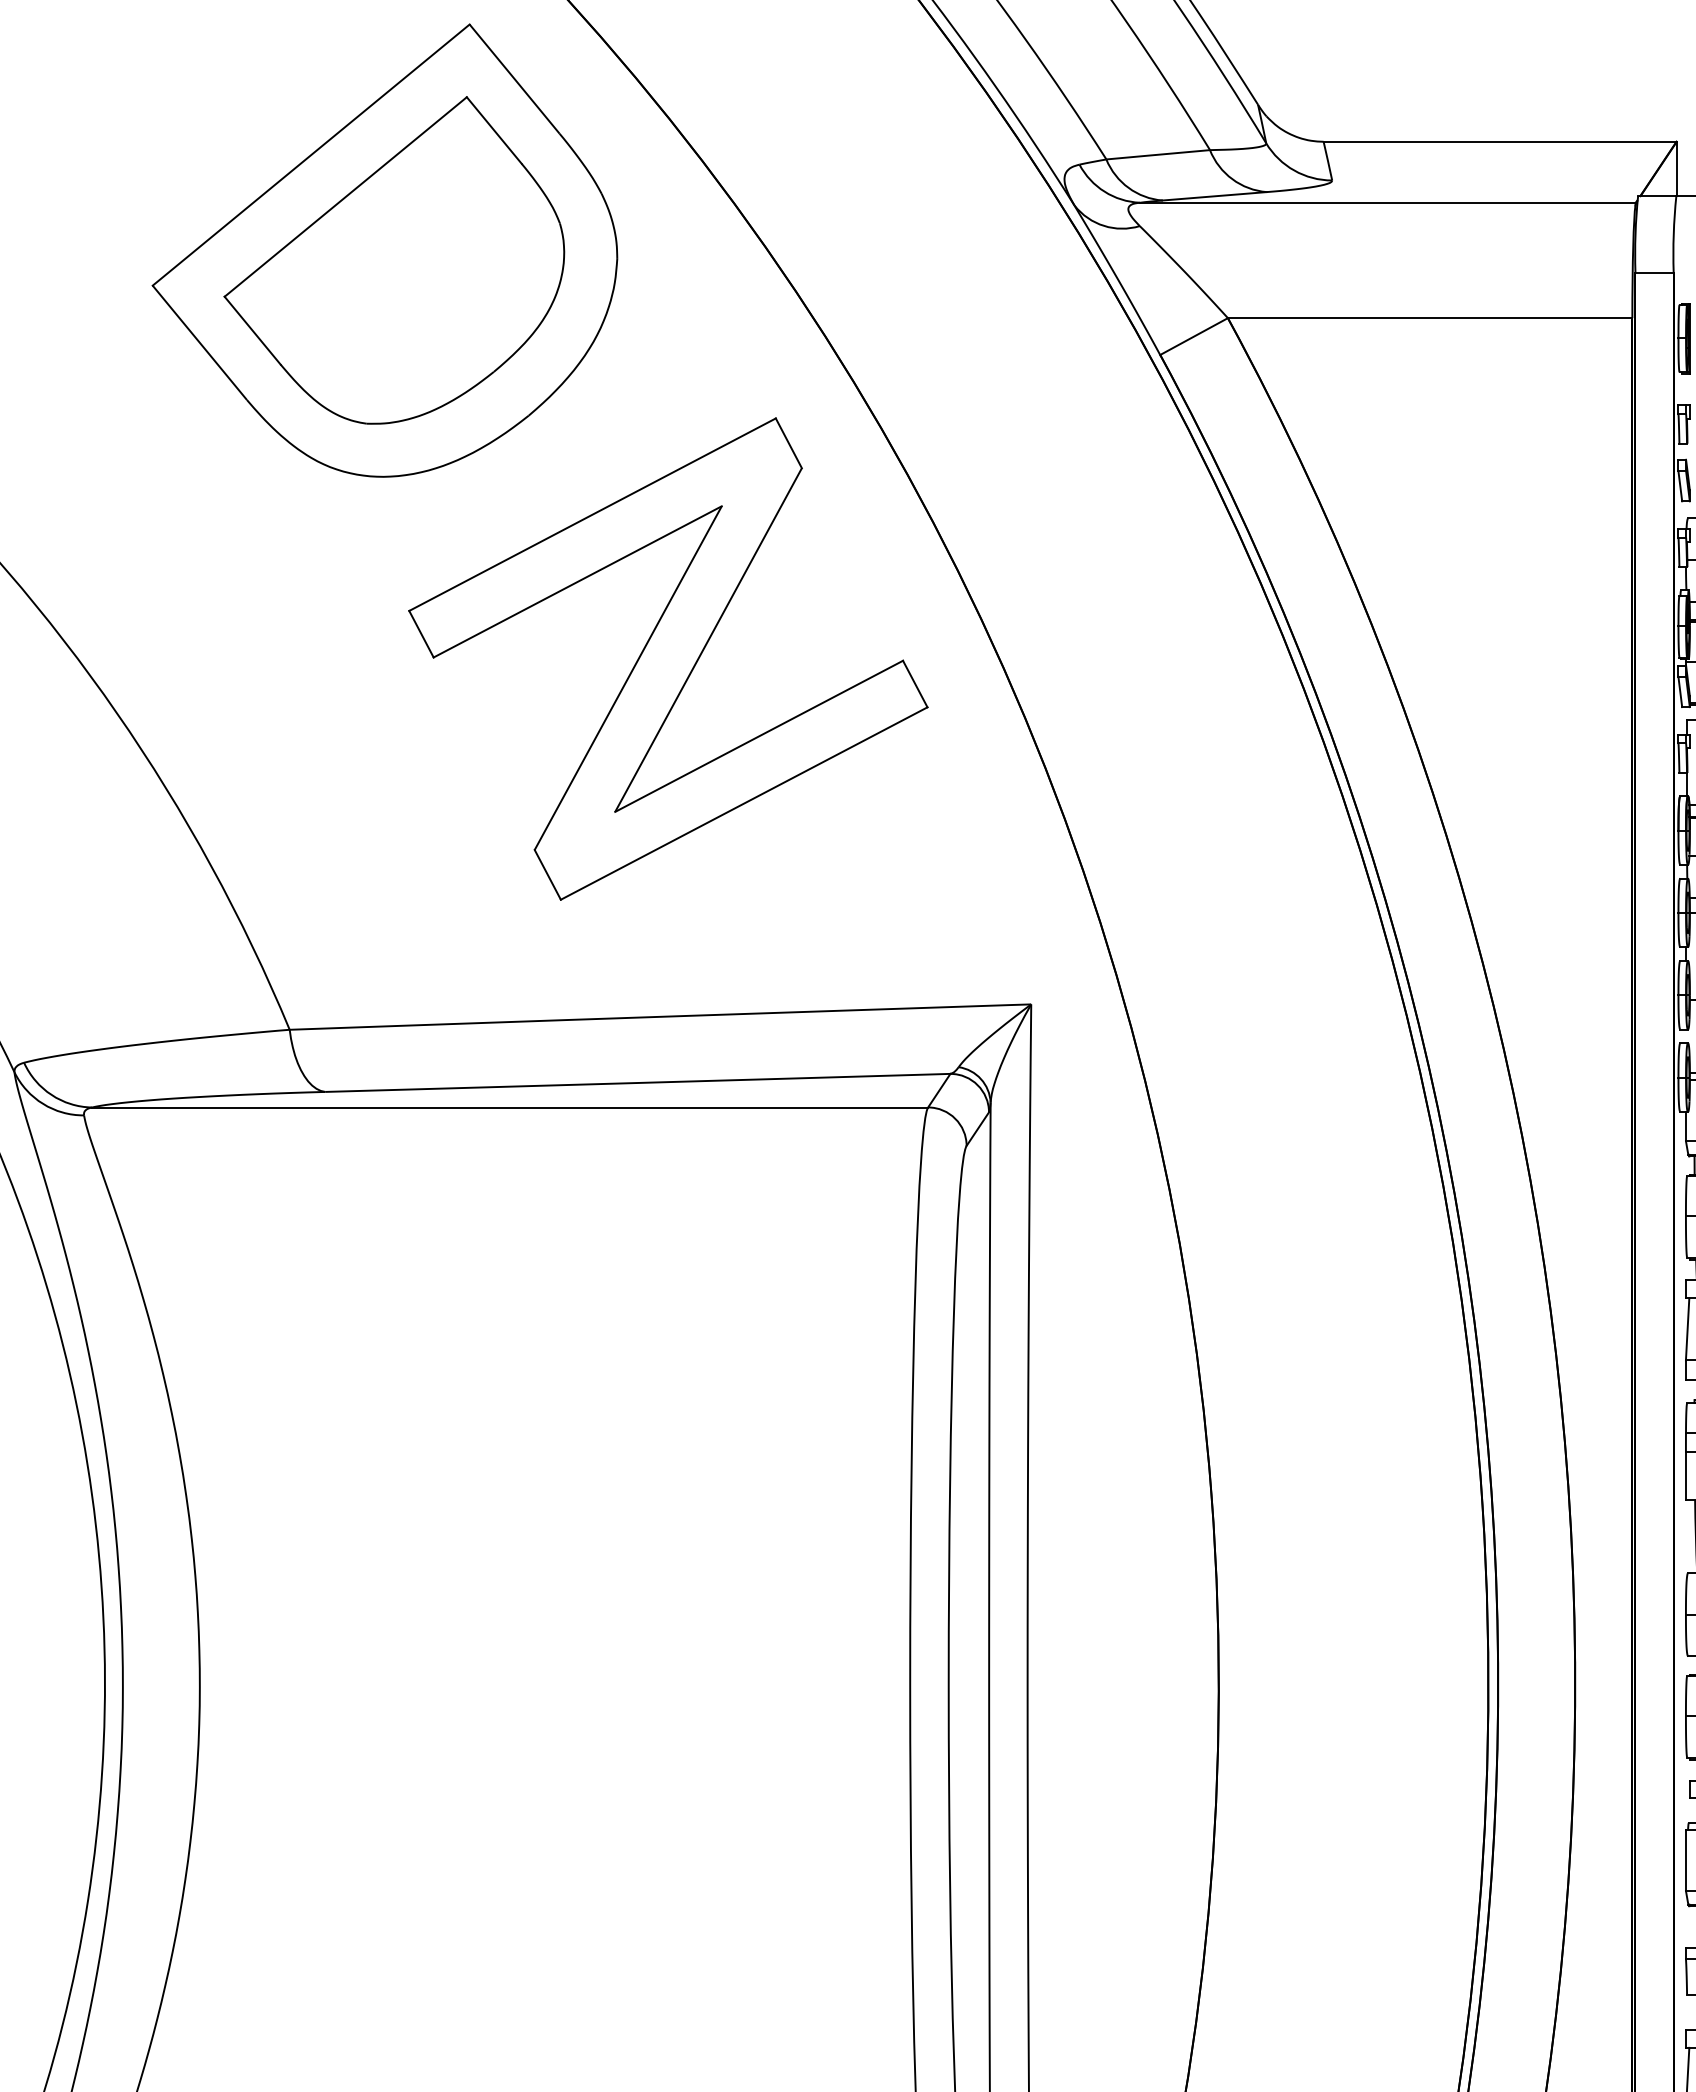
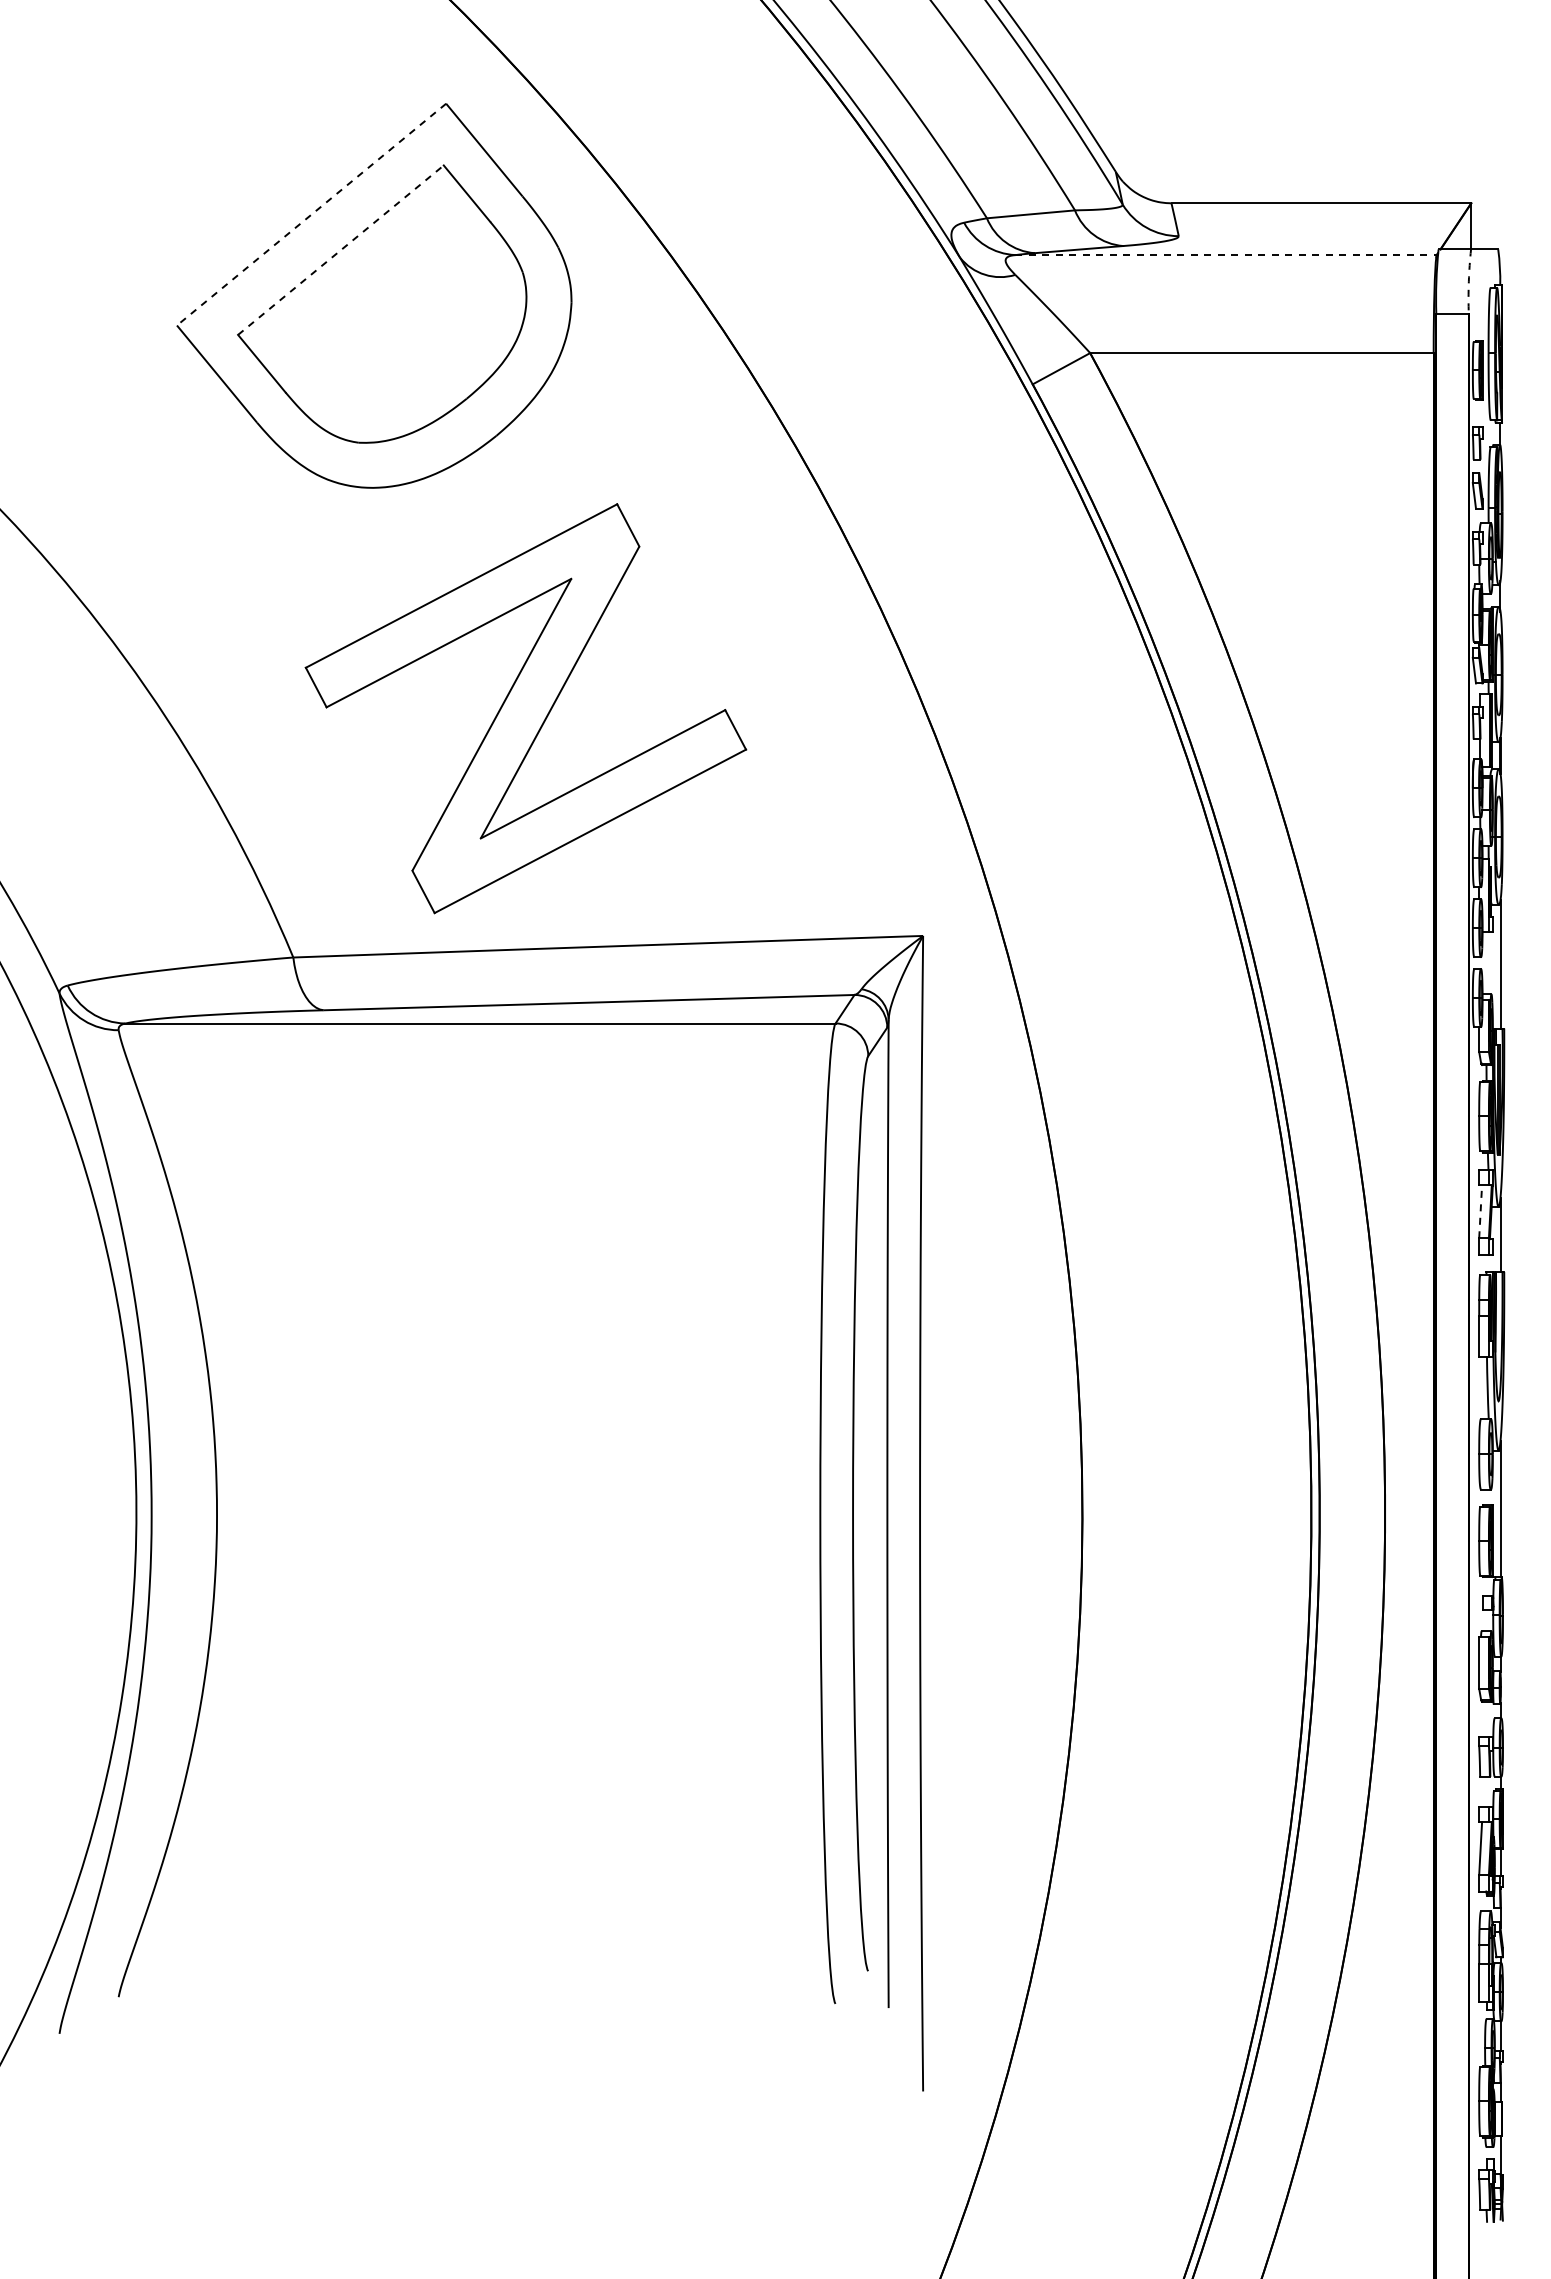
line: (311, 154) -> (311, 214), solid -> dashed
line: (346, 196) -> (341, 249), solid -> dashed
line: (1388, 203) -> (1226, 255), solid -> dashed
arc: (1673, 233) -> (1468, 281), solid -> dashed
part: (667, 658) -> (525, 708), moved
line: (1687, 1328) -> (1480, 1211), solid -> dashed

